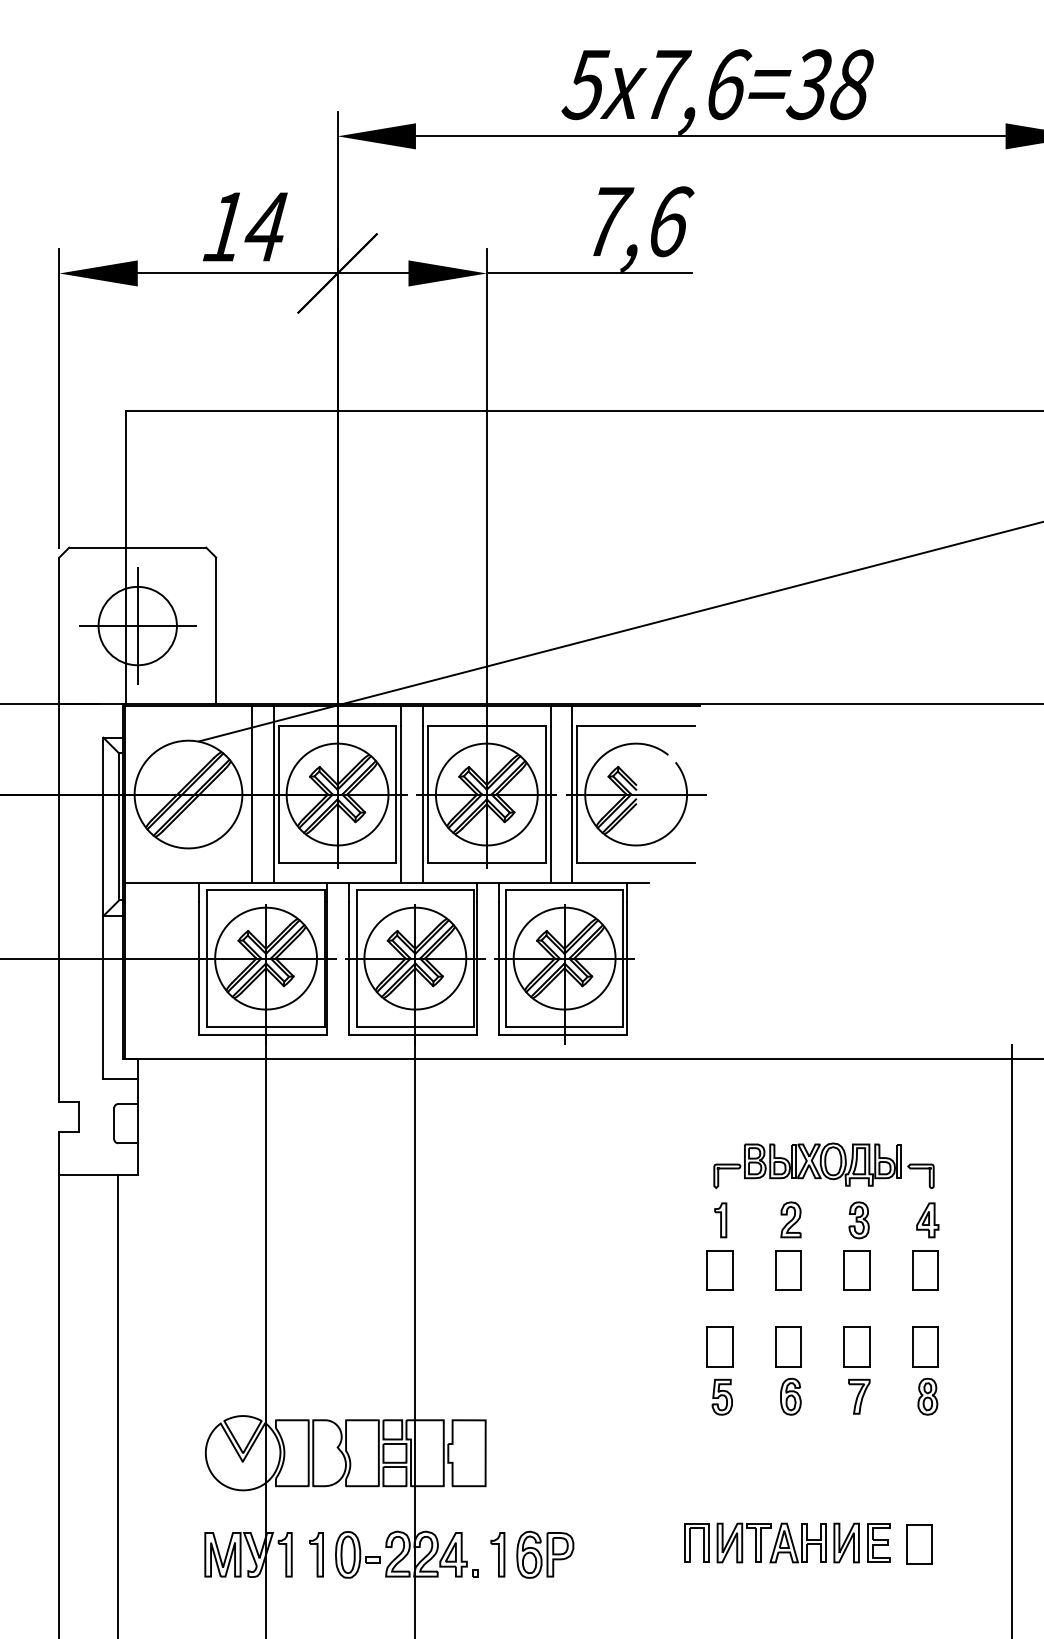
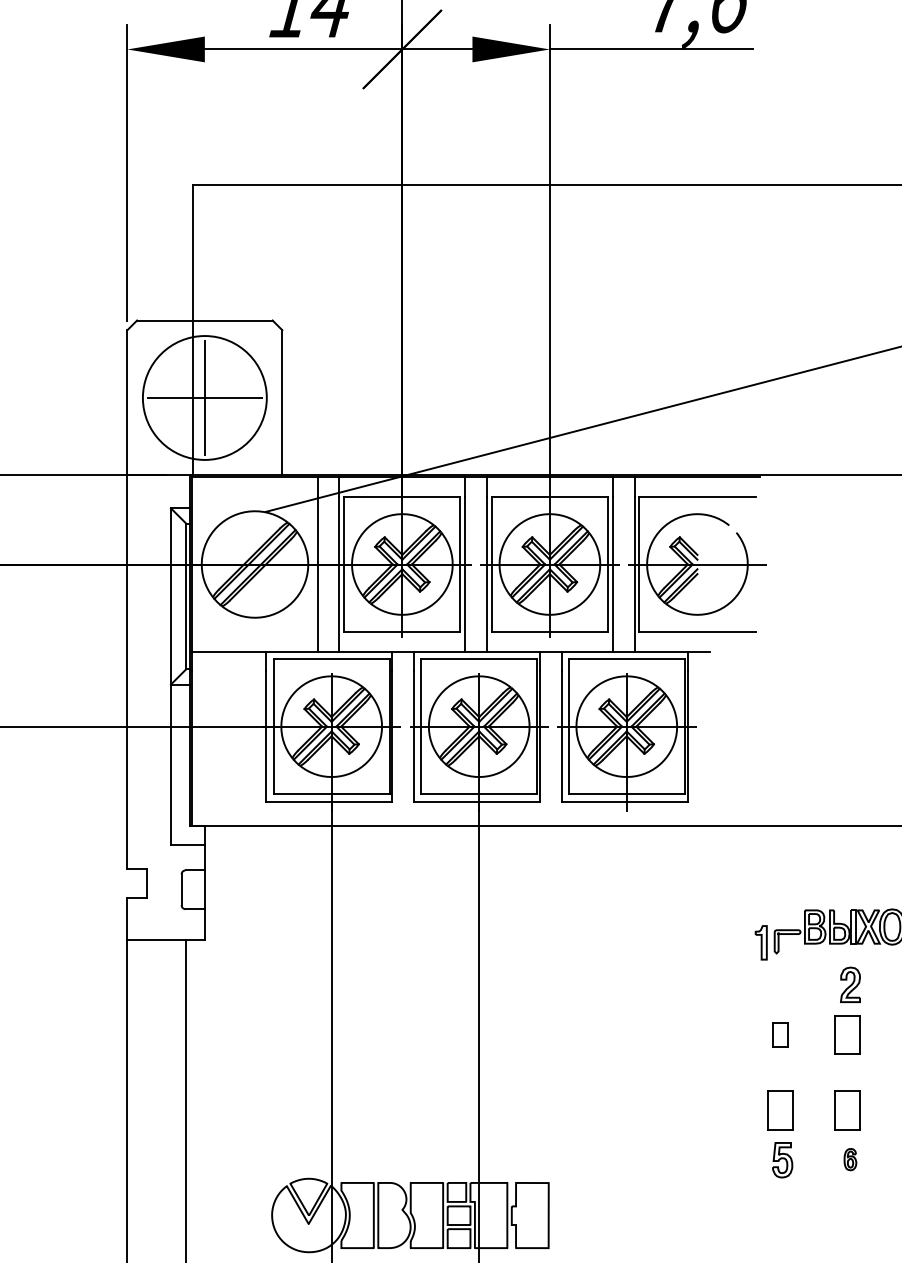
circle: (137, 625) -> (204, 397), size x1.6
part: (720, 1220) -> (761, 943), moved
part: (719, 1270) -> (779, 1034), size x0.6
part: (790, 1396) -> (850, 1159), size x0.6

